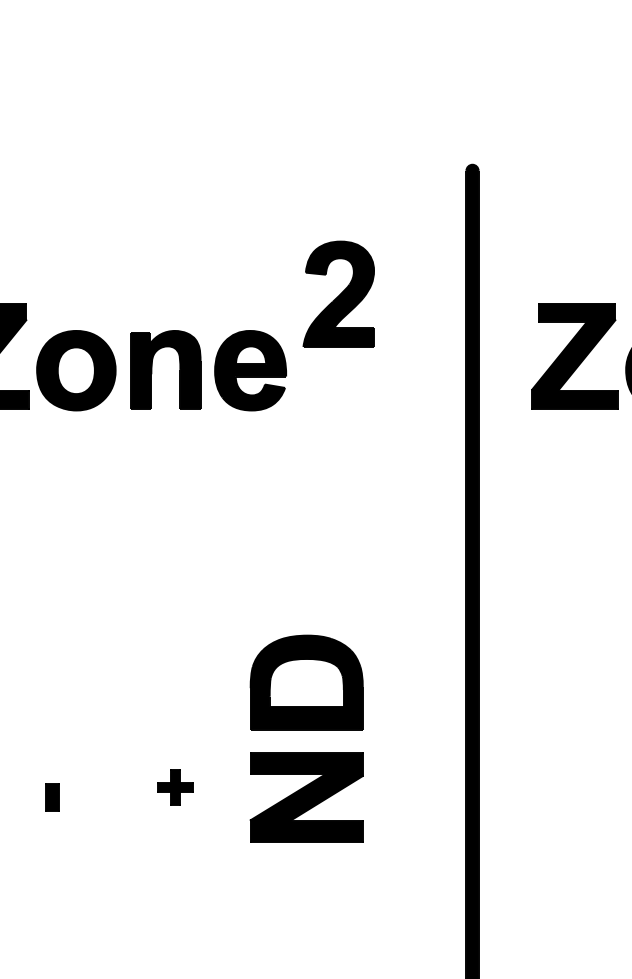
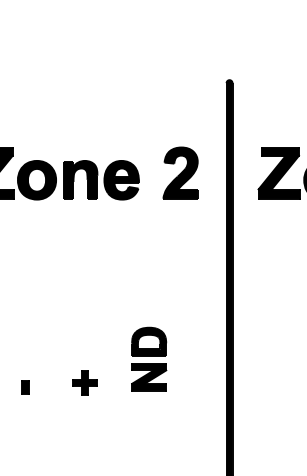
part: (338, 292) -> (180, 172), moved
part: (307, 737) -> (149, 358), size x0.62
part: (174, 786) -> (84, 382), size x1.43

